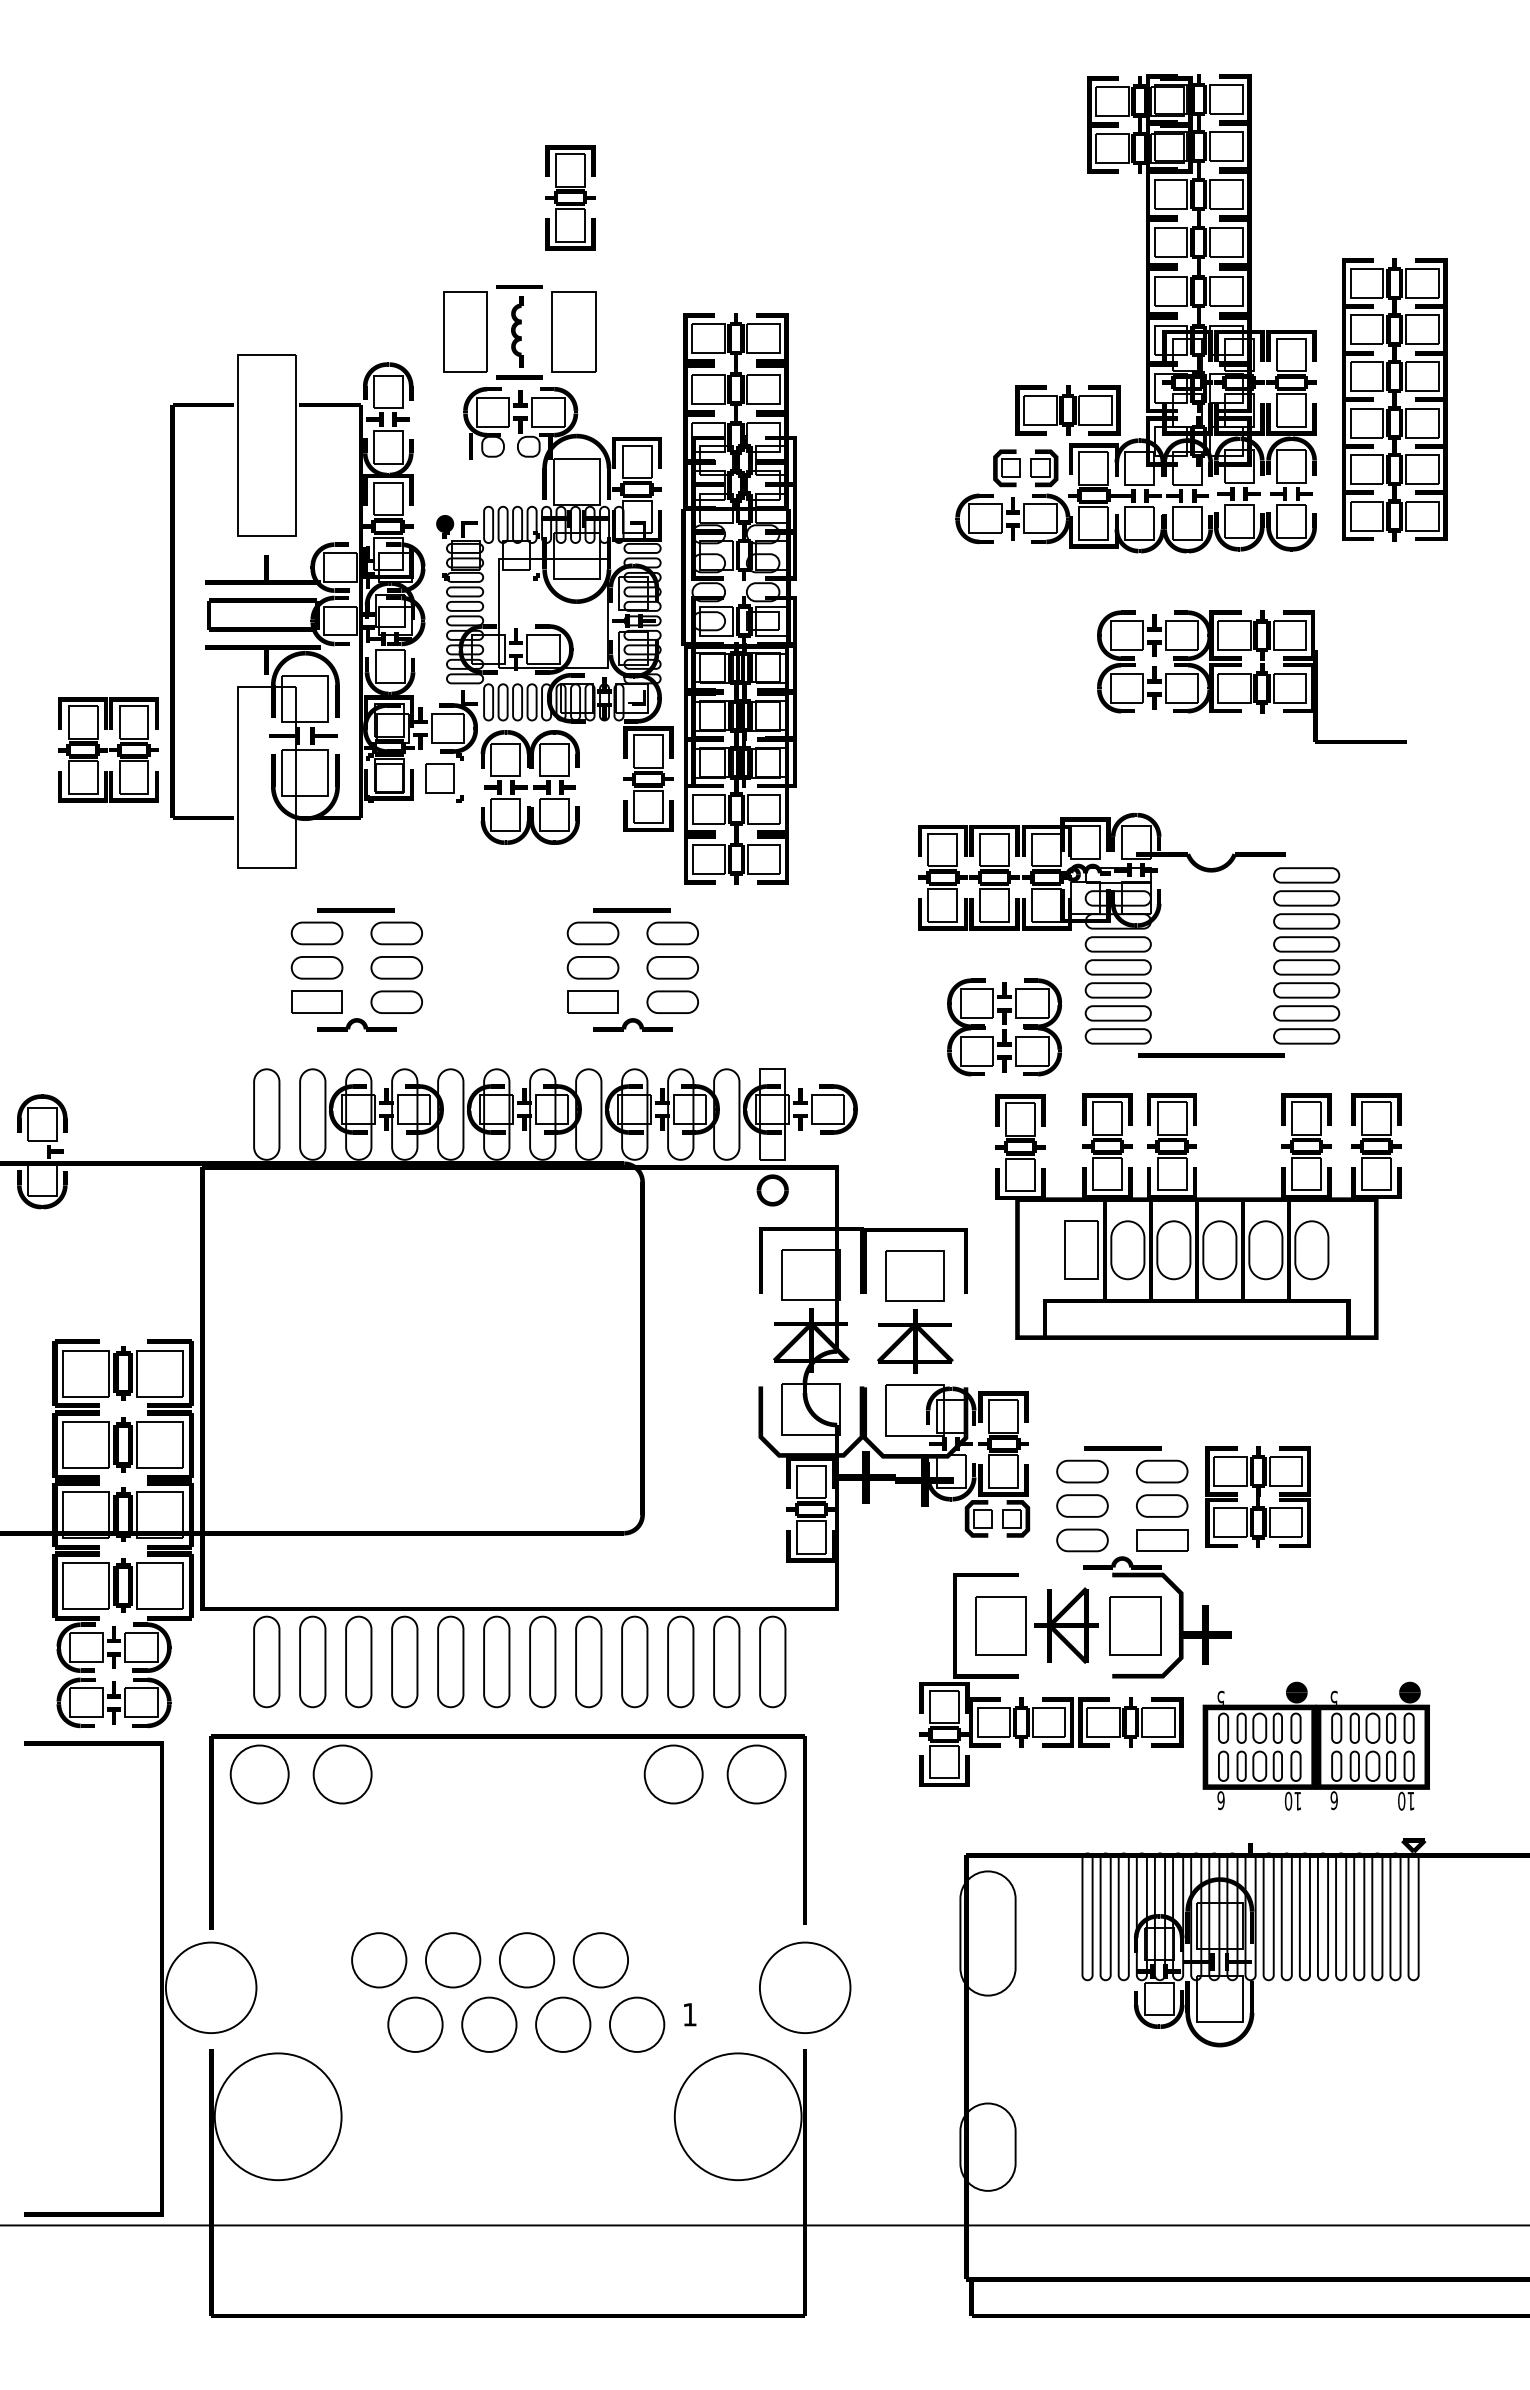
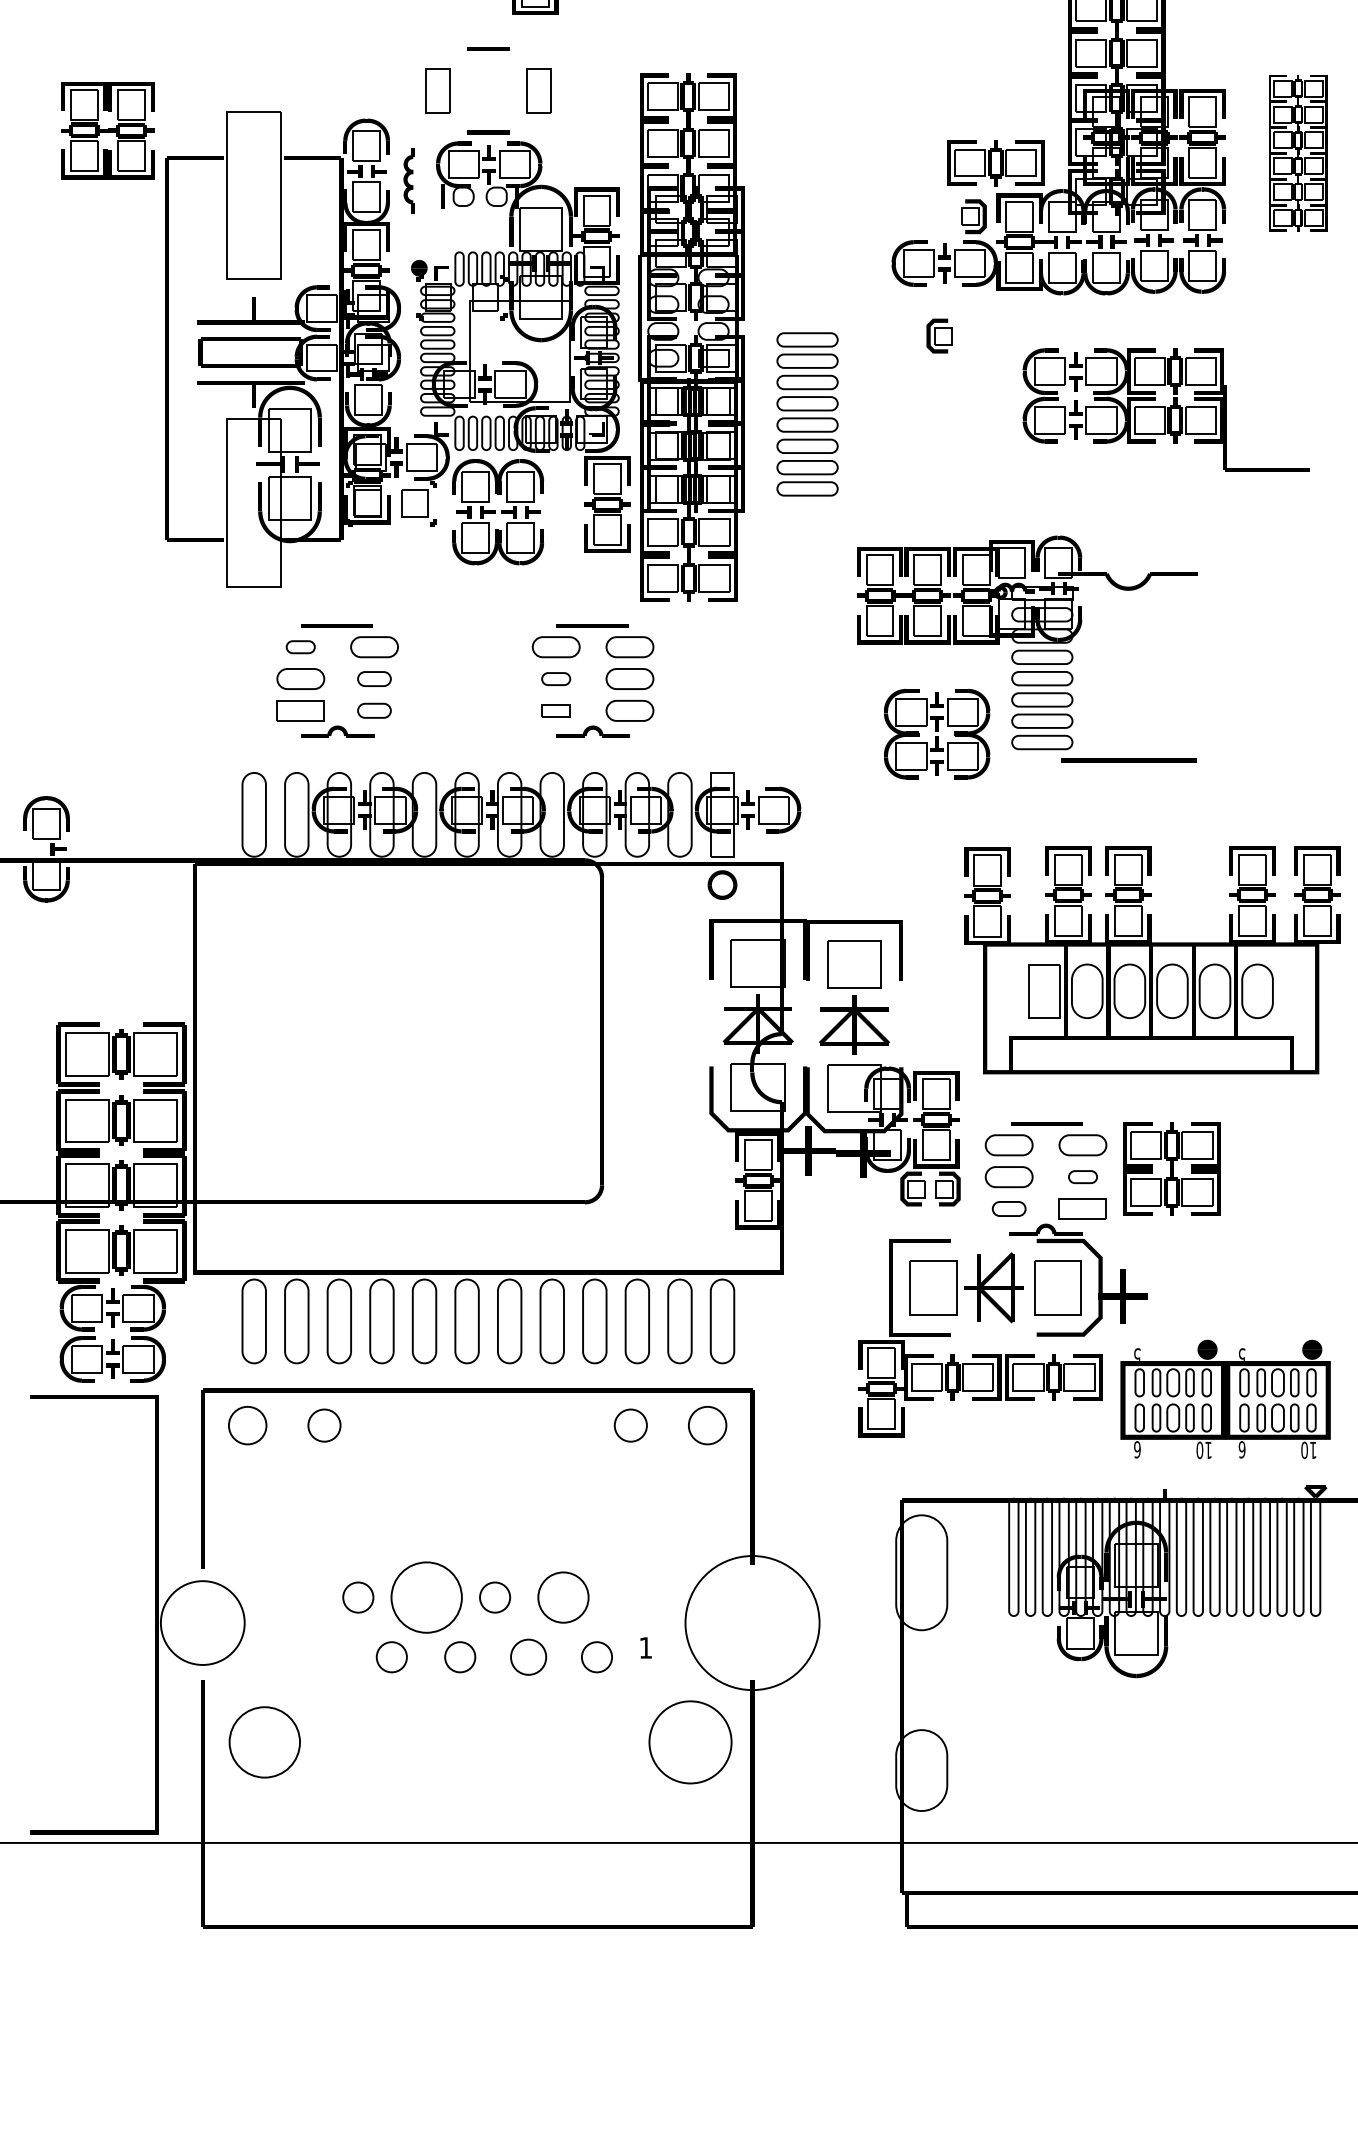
part: (465, 331) -> (438, 90), size x0.6
part: (517, 331) -> (409, 180), moved
part: (573, 331) -> (538, 90), size x0.6
part: (1394, 399) -> (1297, 153), size x0.6
part: (1006, 468) -> (938, 336), moved
part: (108, 749) -> (107, 129), moved
part: (316, 933) -> (300, 647), size x0.6
part: (1306, 955) -> (807, 414), moved
part: (396, 967) -> (374, 678), size x0.7
part: (592, 967) -> (555, 678), size x0.6
part: (396, 1001) -> (374, 710), size x0.7
part: (592, 1001) -> (555, 710), size x0.6
part: (1198, 1216) -> (1152, 960), moved
part: (1162, 1505) -> (1083, 1176), size x0.6
part: (1082, 1540) -> (1009, 1209), size x0.7
circle: (259, 1774) -> (247, 1425), size x0.7
circle: (342, 1774) -> (324, 1425), size x0.6
circle: (673, 1774) -> (630, 1425), size x0.6
circle: (756, 1774) -> (707, 1425), size x0.7
circle: (379, 1960) -> (358, 1597), size x0.6
circle: (452, 1960) -> (426, 1597), size x1.4
circle: (526, 1960) -> (494, 1597), size x0.6
circle: (804, 1987) -> (751, 1622), size x1.6
circle: (415, 2024) -> (391, 1656), size x0.6
circle: (489, 2024) -> (460, 1656), size x0.6
circle: (563, 2024) -> (528, 1656), size x0.7
circle: (636, 2024) -> (596, 1656), size x0.6
circle: (277, 2116) -> (264, 1742), size x0.6
circle: (737, 2116) -> (689, 1742), size x0.7

